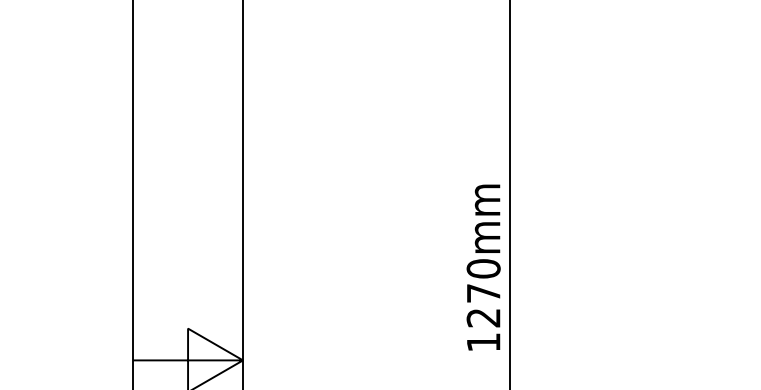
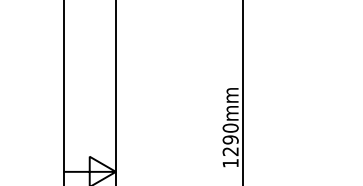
text: (483, 292) -> (230, 139), 1270mm -> 1290mm

